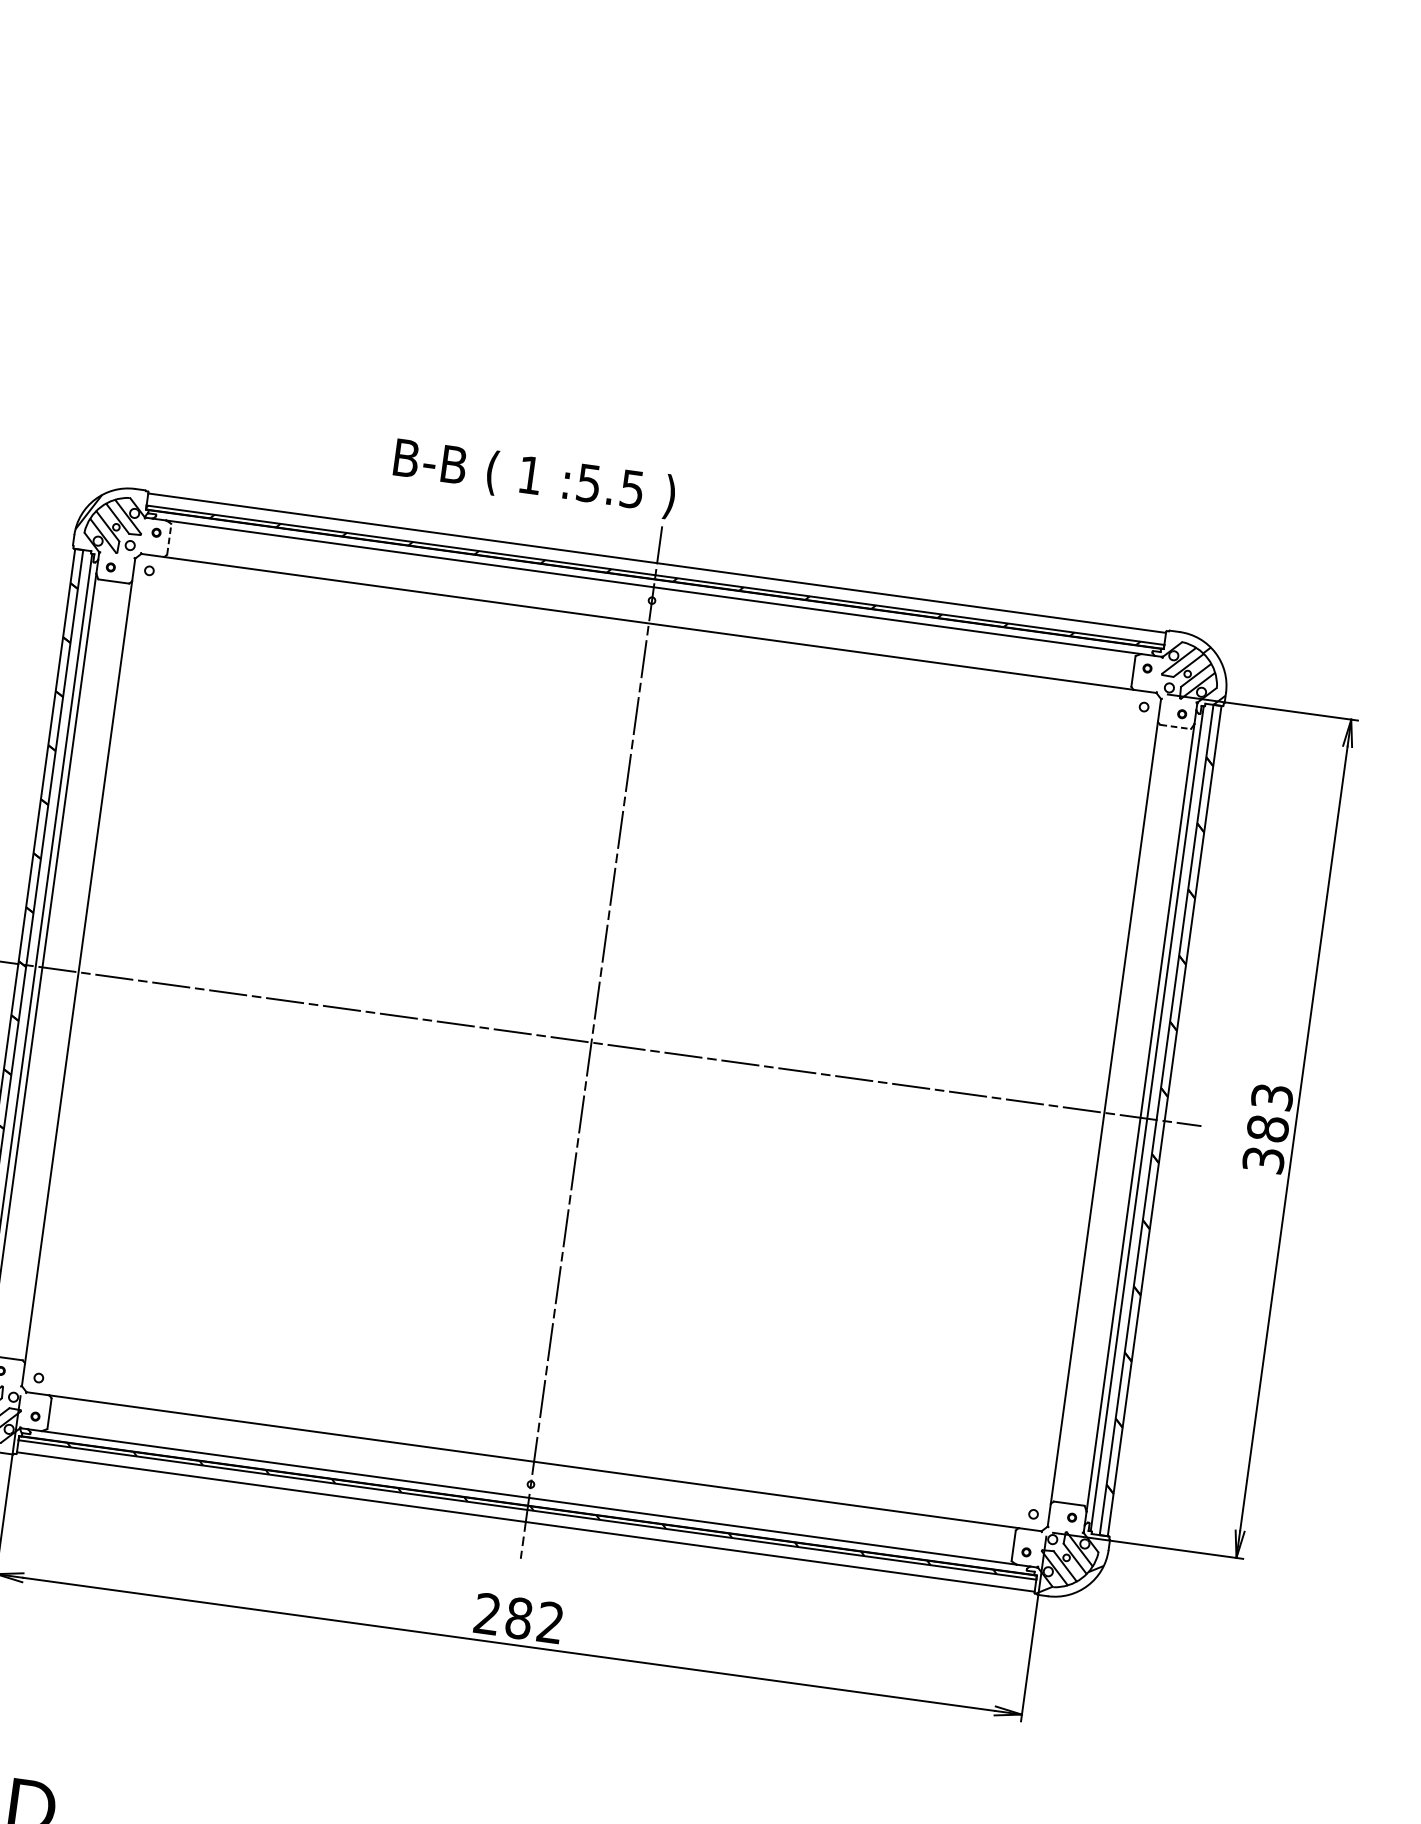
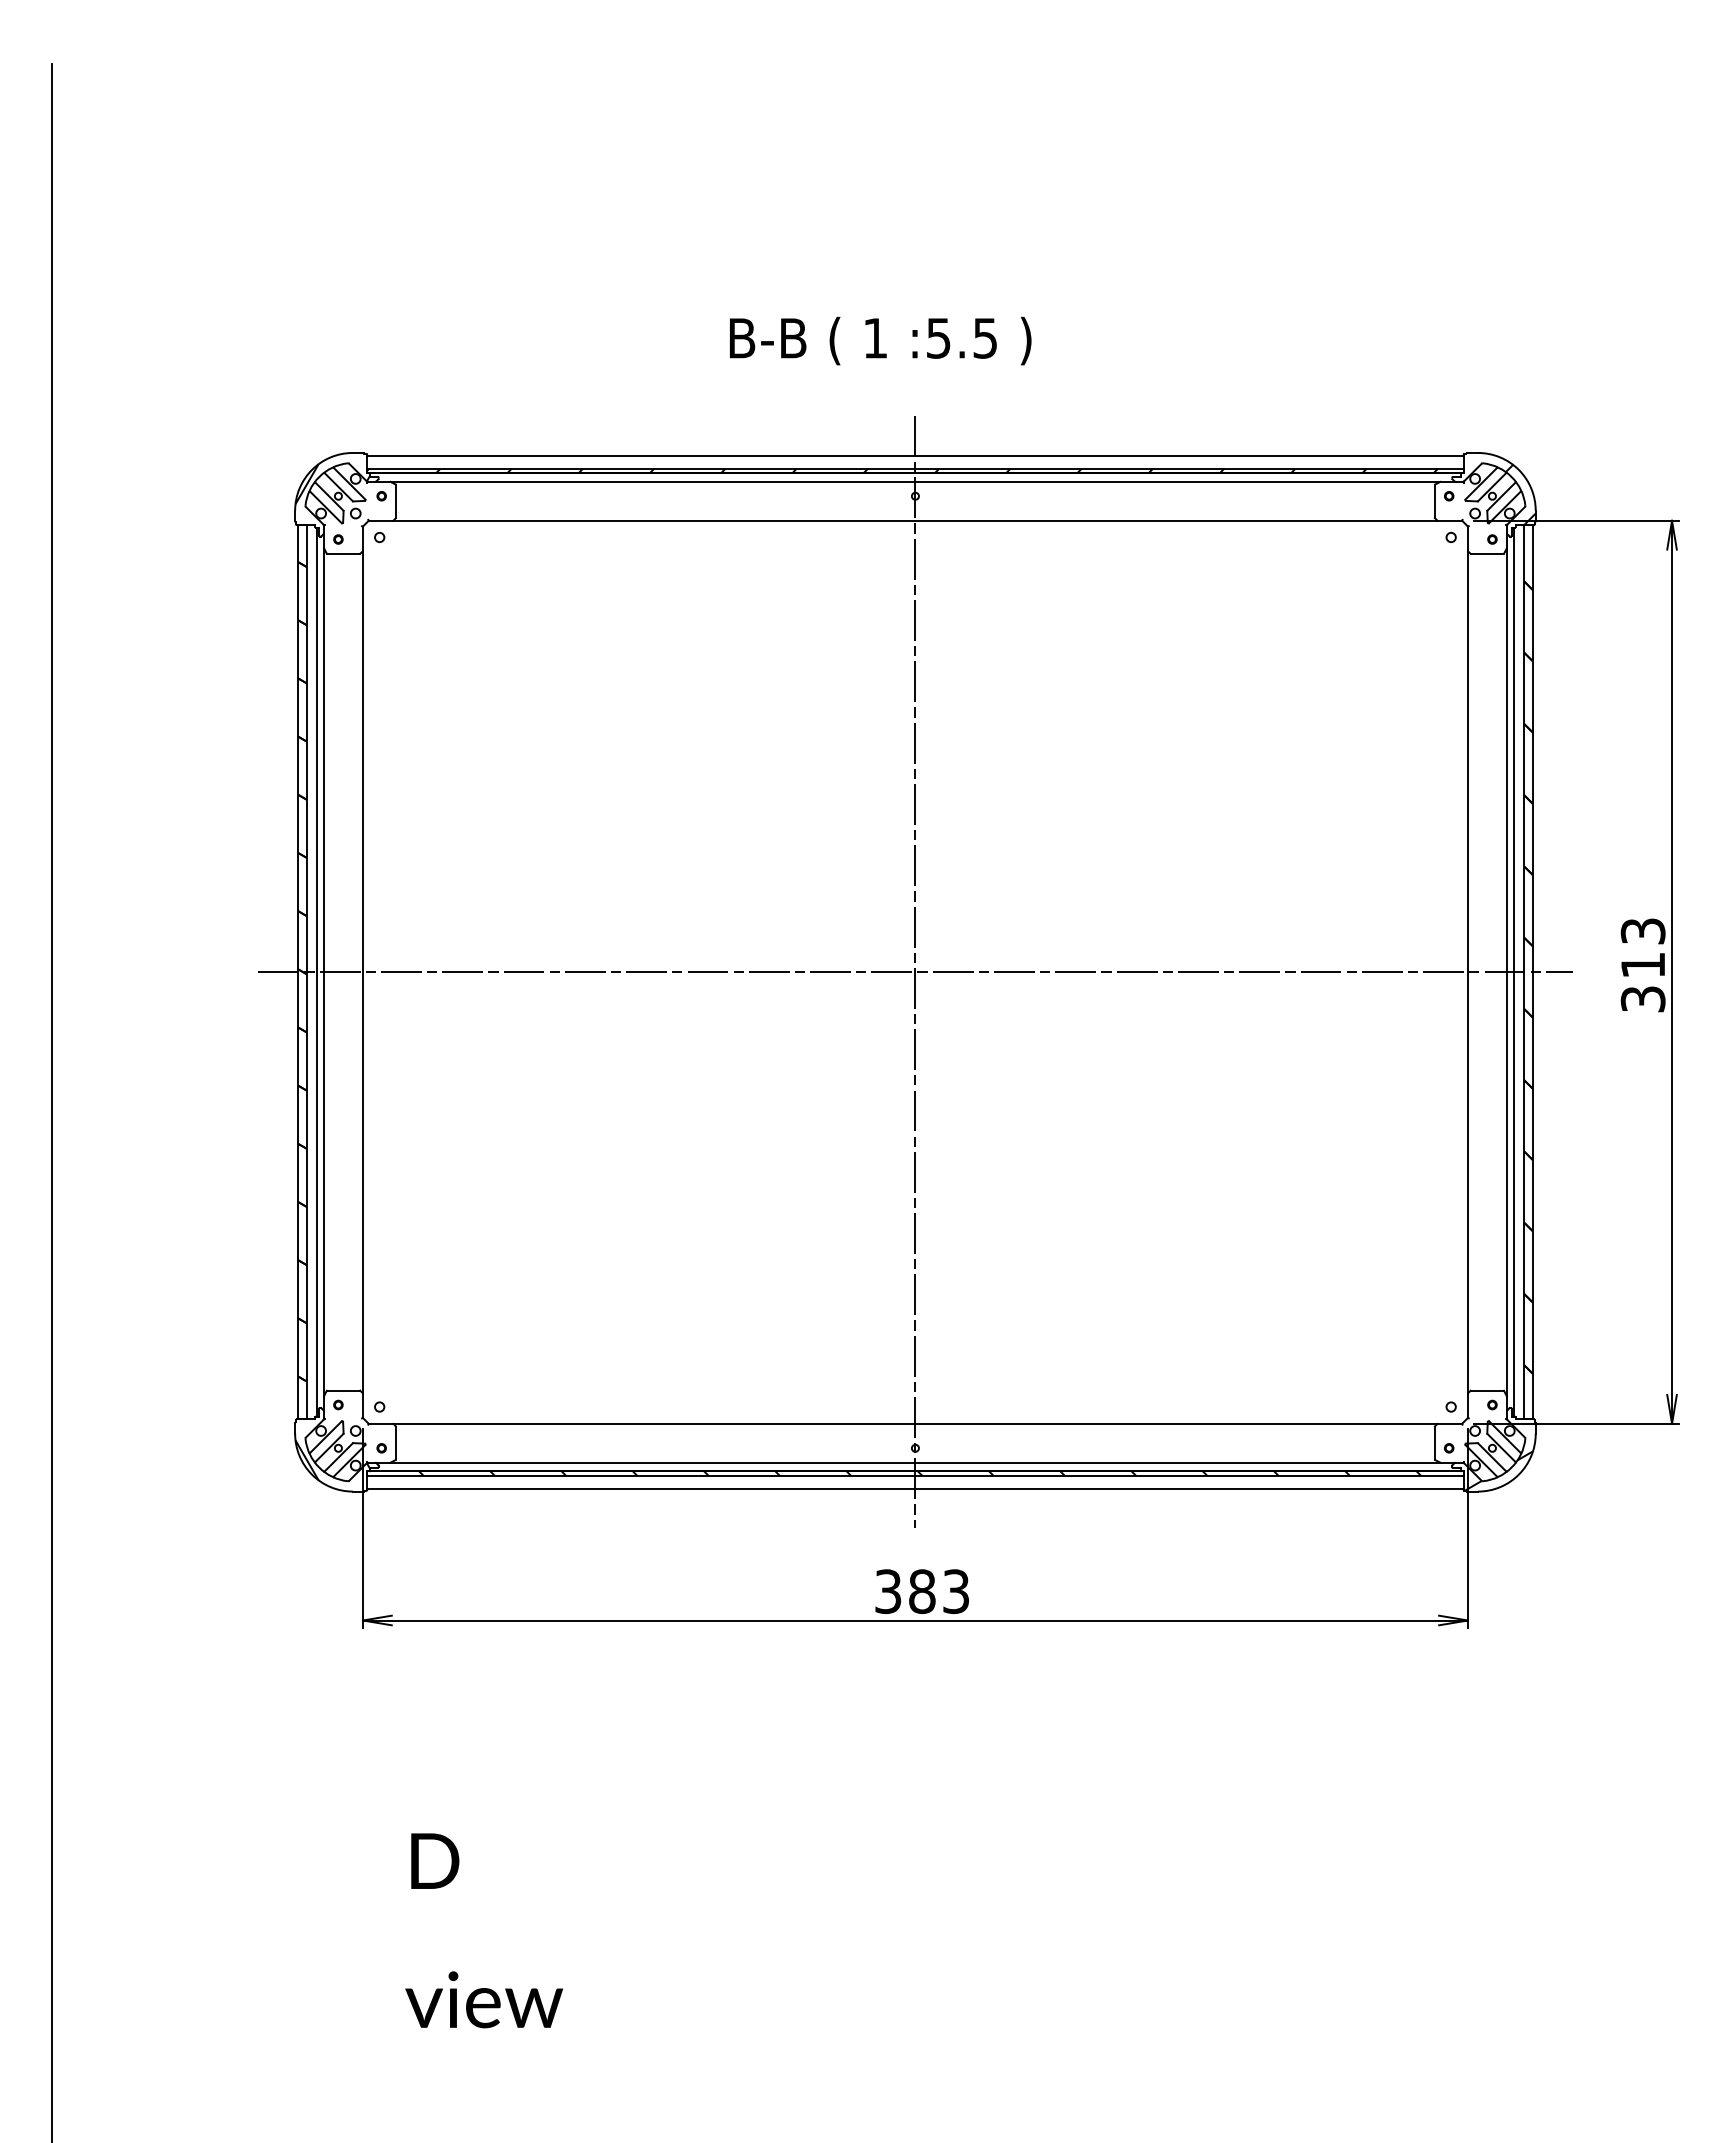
text: (534, 478) -> (880, 341), moved
line: (169, 538) -> (396, 500), dashed -> solid
line: (1175, 726) -> (1487, 553), dashed -> solid
text: (1267, 1128) -> (1642, 965), 383 -> 313
text: (518, 1618) -> (921, 1591), 282 -> 383

